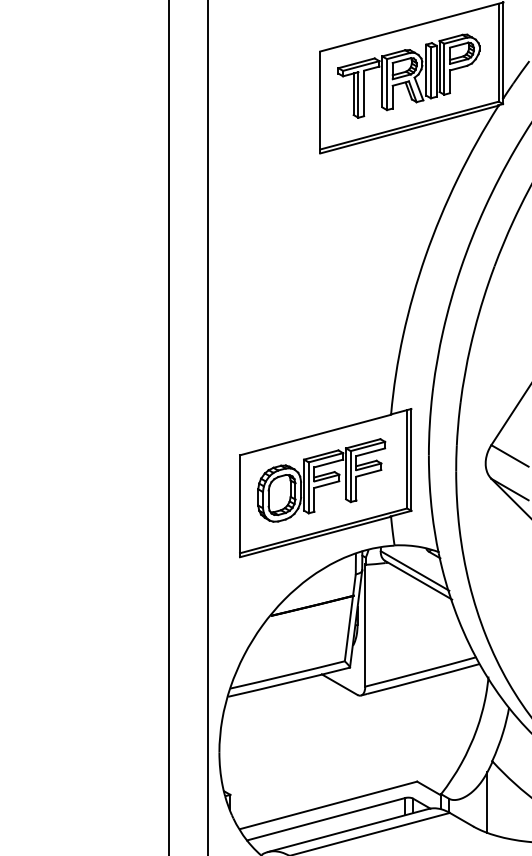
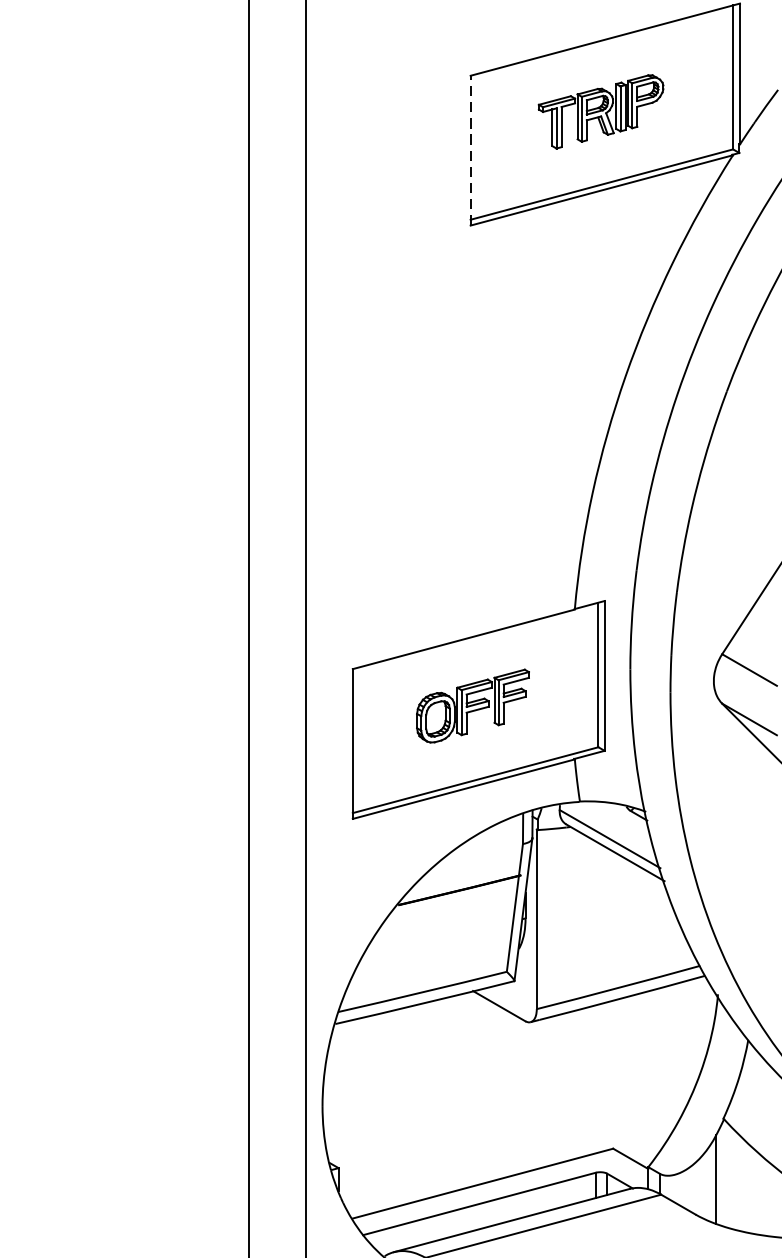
part: (408, 75) -> (600, 110), size x0.6
line: (320, 102) -> (471, 150), solid -> dashed
part: (321, 480) -> (472, 706), size x0.6

